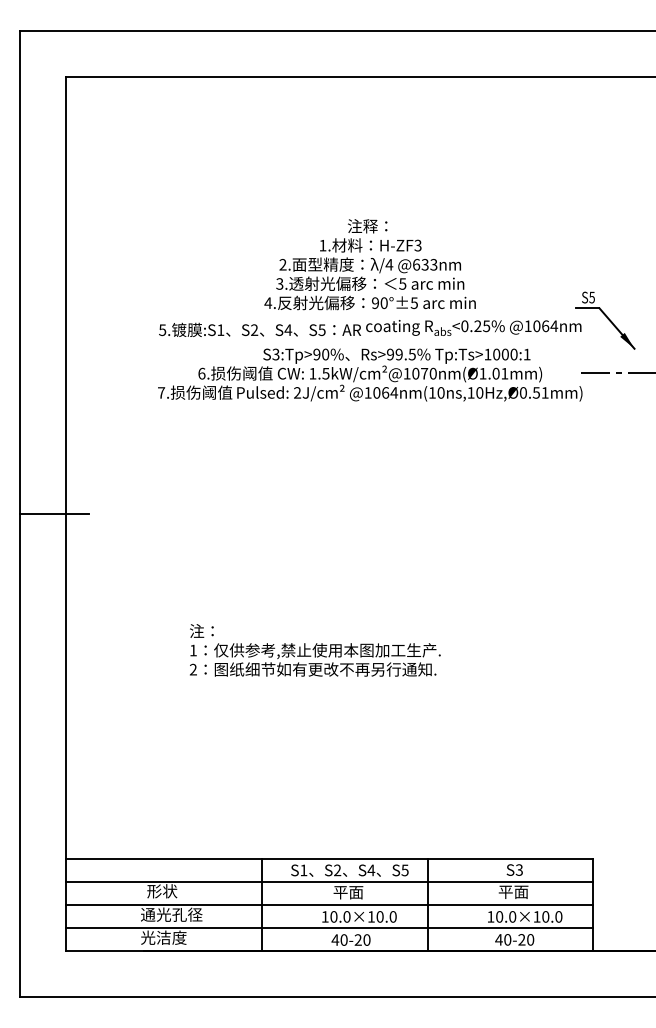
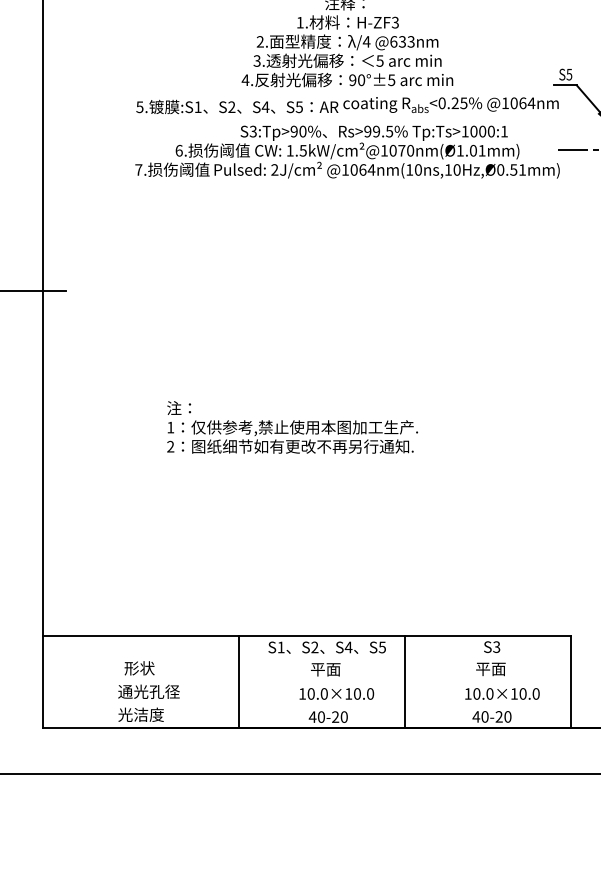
line: (329, 882) -> (306, 659), removed
line: (329, 905) -> (306, 682), removed
line: (329, 928) -> (306, 705), removed

